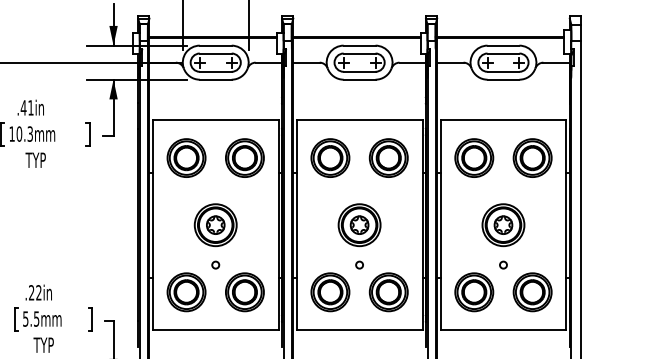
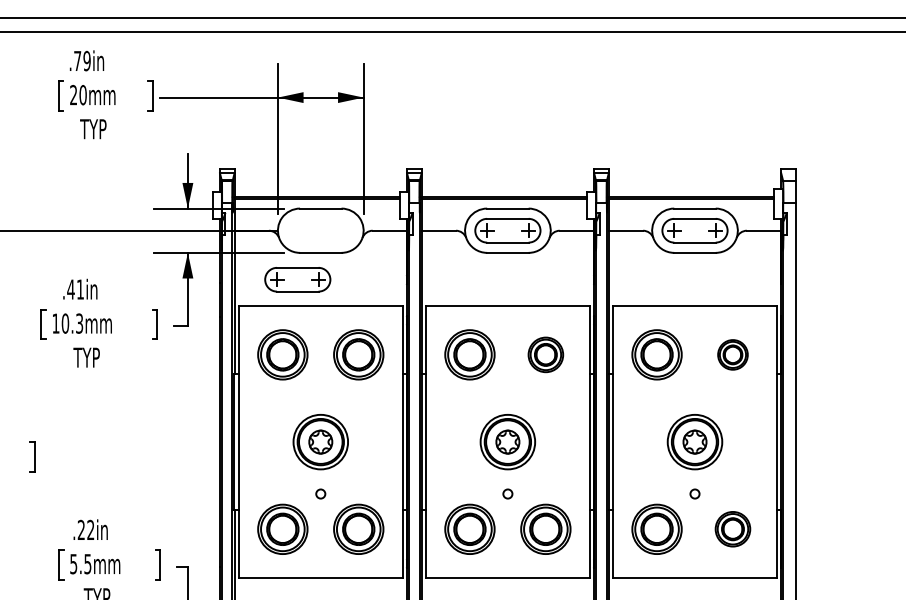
part: (215, 62) -> (297, 279), moved
part: (388, 157) -> (545, 354), size x0.7
part: (532, 157) -> (732, 354), size x0.6
part: (532, 291) -> (732, 528), size x0.7

